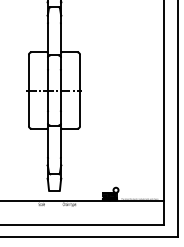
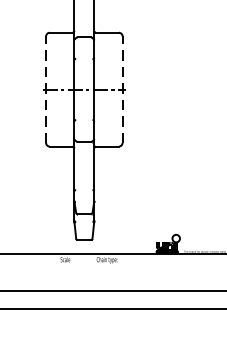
line: (28, 90) -> (45, 89), solid -> dashed
line: (80, 90) -> (123, 89), solid -> dashed

